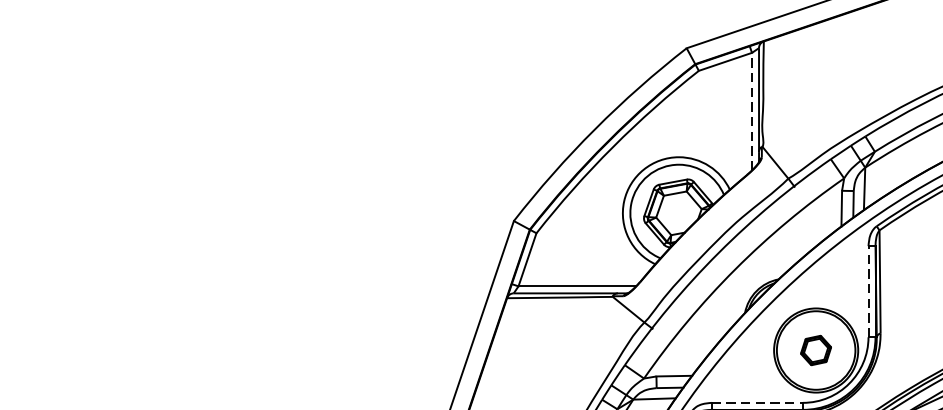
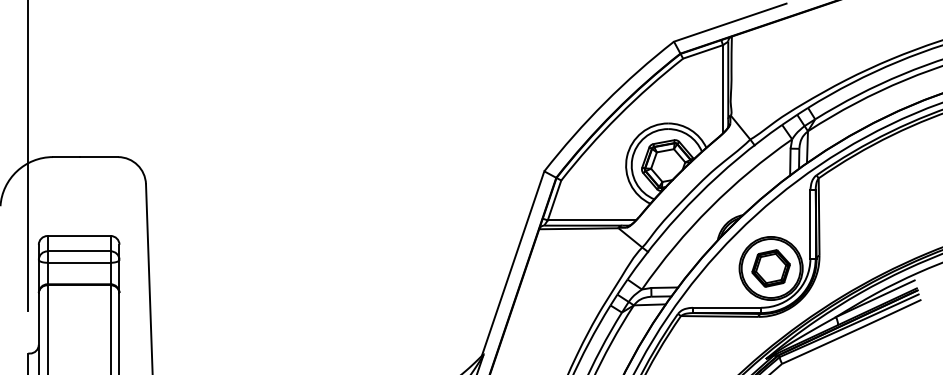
line: (752, 110) -> (723, 88), dashed -> solid
line: (868, 290) -> (810, 223), dashed -> solid
part: (815, 350) -> (770, 268), size x1.67
line: (757, 402) -> (727, 307), dashed -> solid

